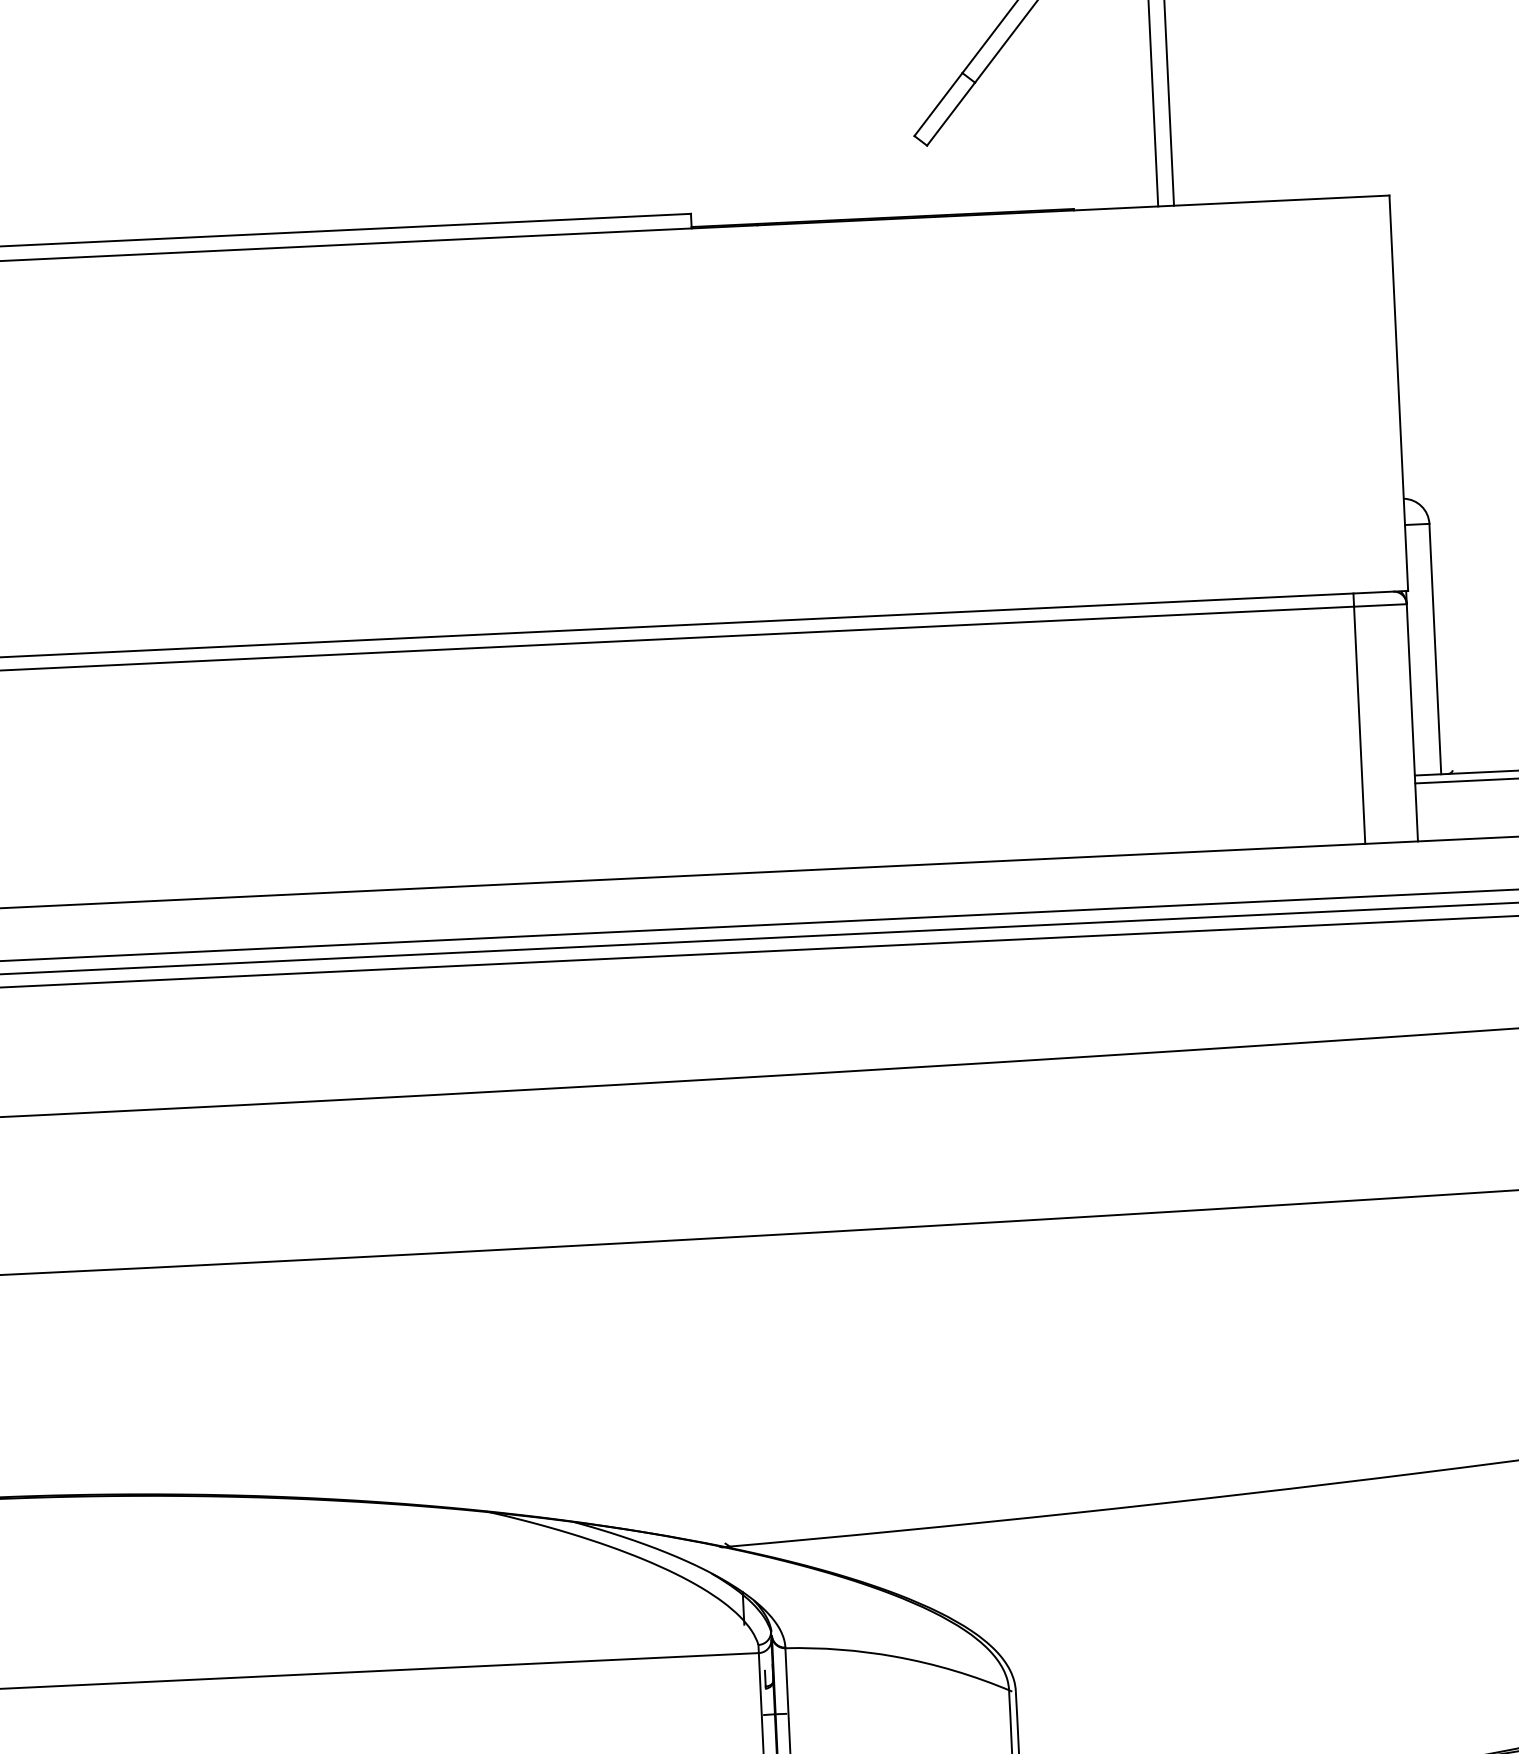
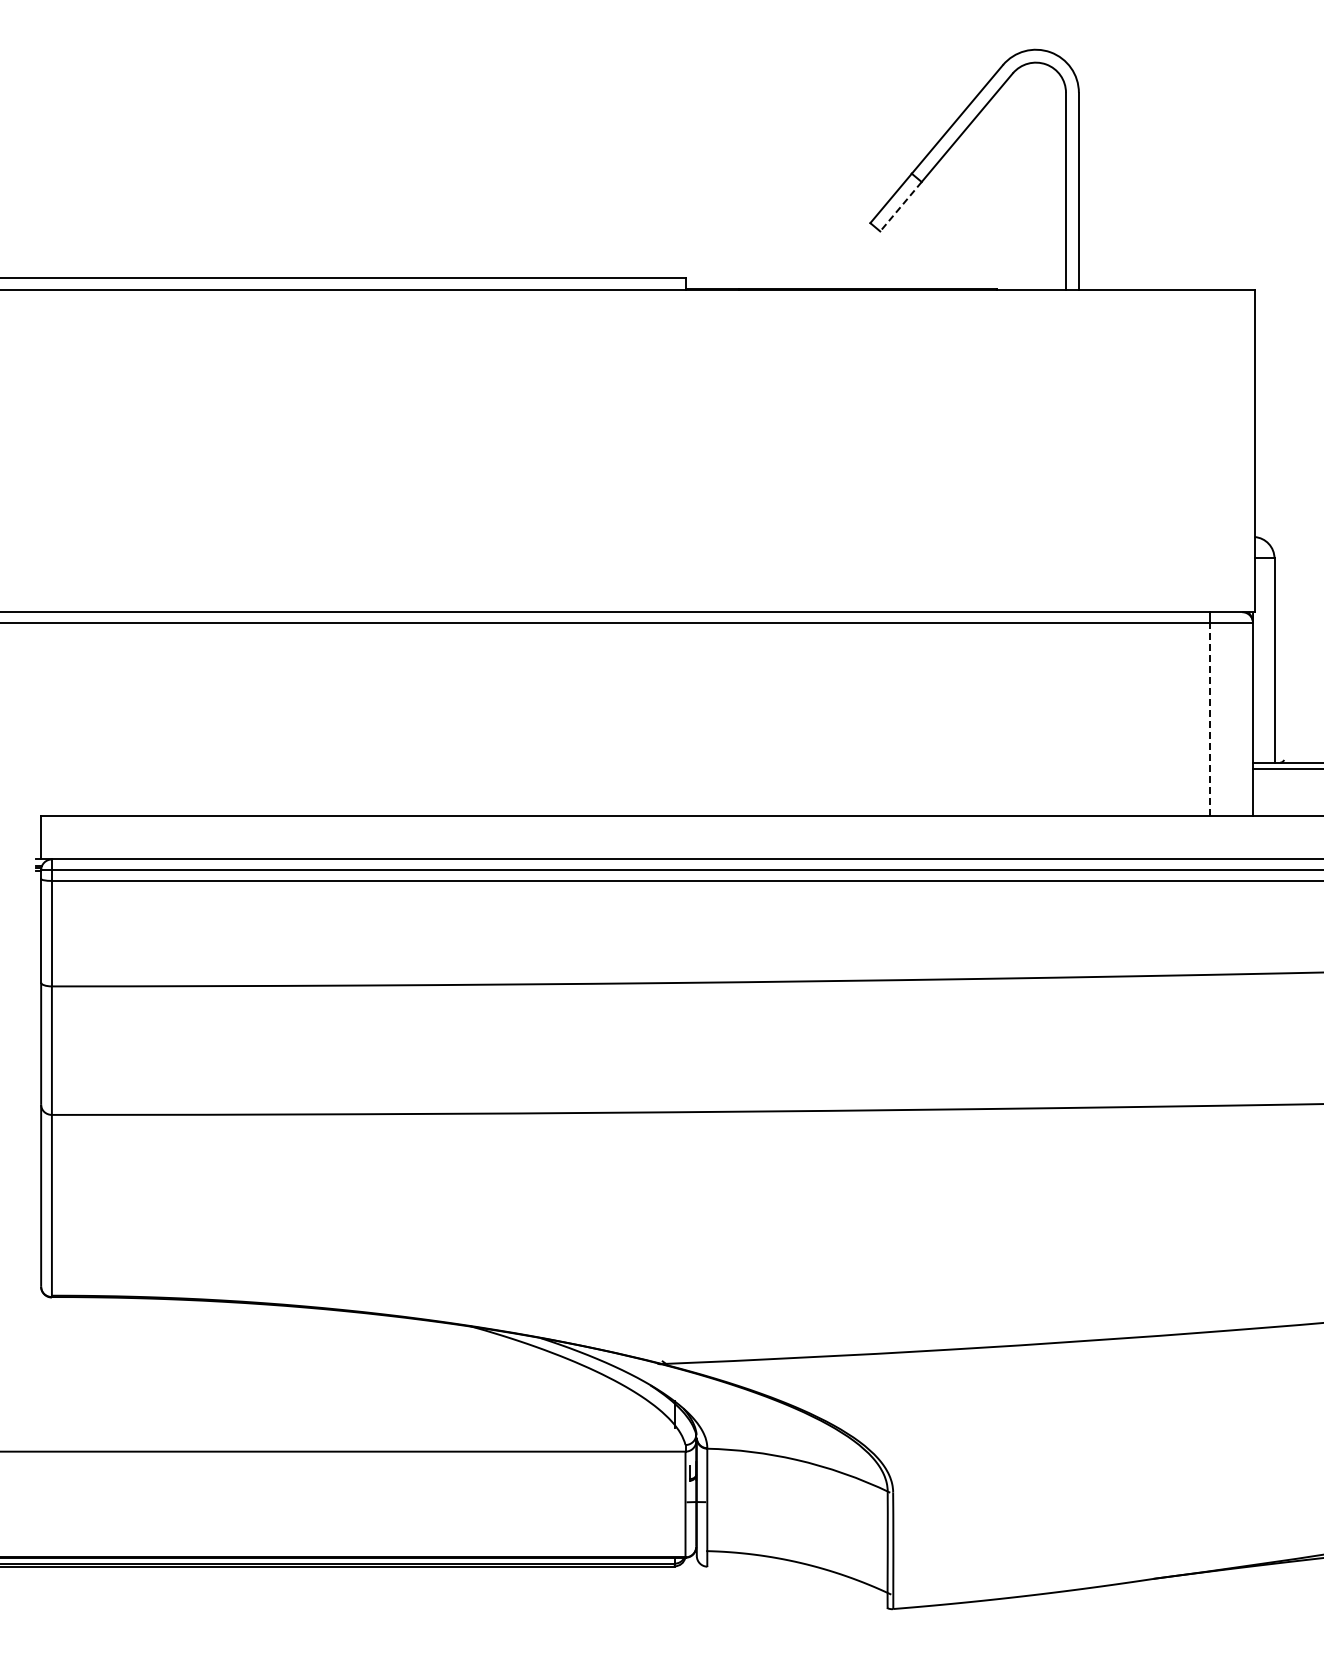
line: (950, 115) -> (900, 207), solid -> dashed
line: (1360, 725) -> (1210, 719), solid -> dashed

